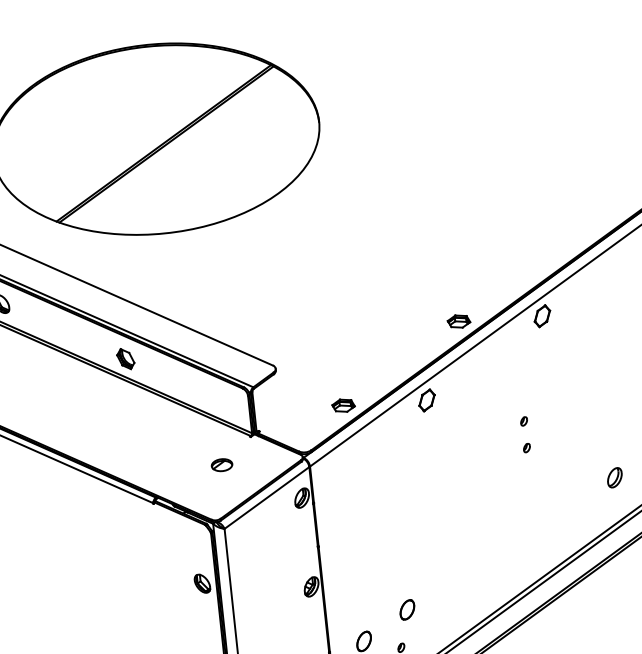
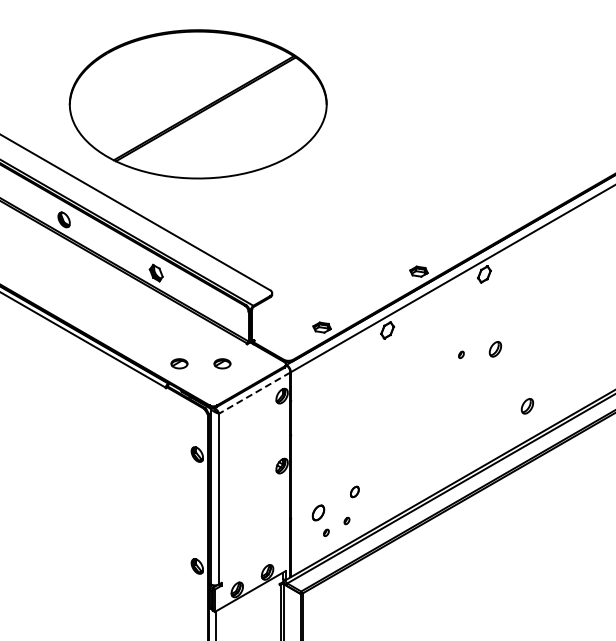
part: (566, 409) -> (495, 349), added
part: (526, 447) -> (461, 375), removed
part: (167, 470) -> (179, 363), added
line: (266, 498) -> (254, 393), solid -> dashed
part: (406, 609) -> (354, 491), size x0.7

